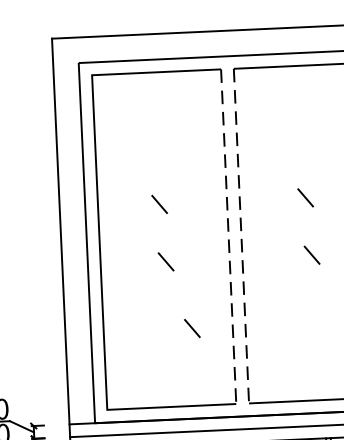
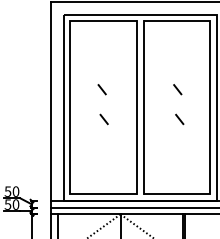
line: (229, 235) -> (137, 107), dashed -> solid
line: (241, 235) -> (143, 107), dashed -> solid
line: (191, 328) -> (115, 154), removed

